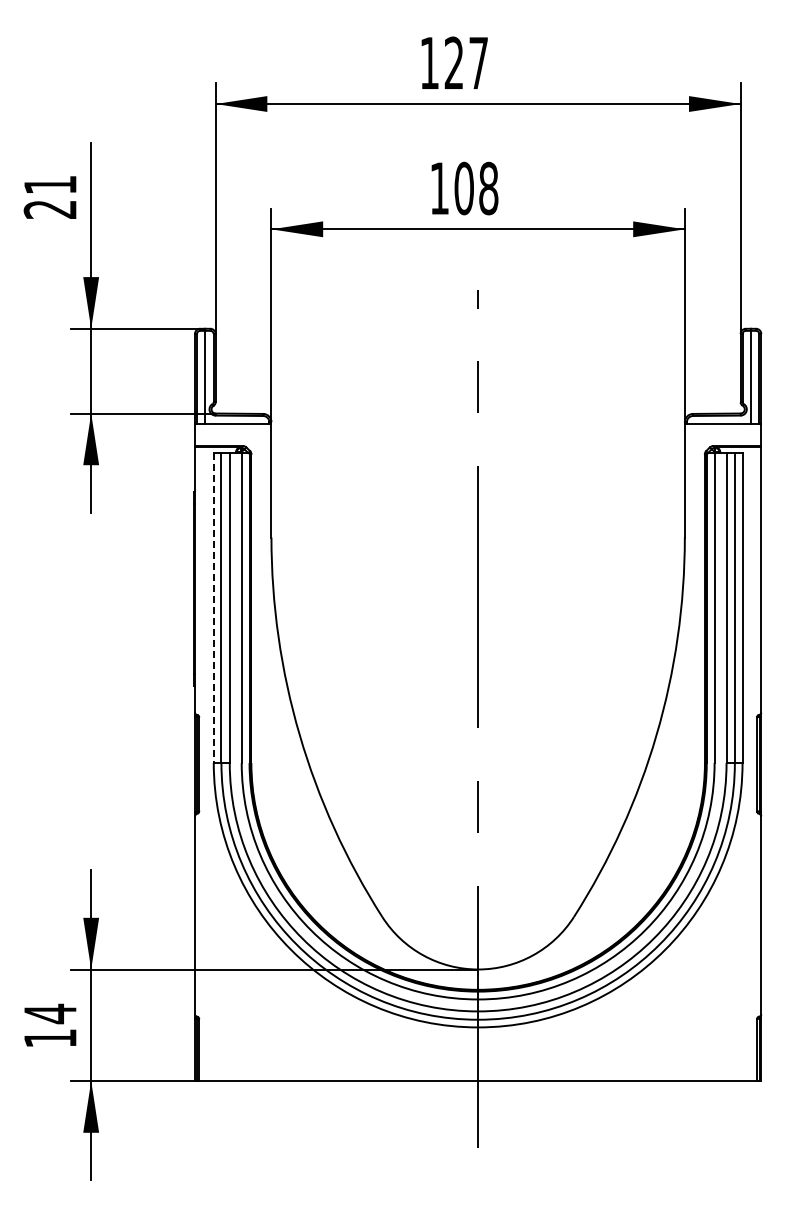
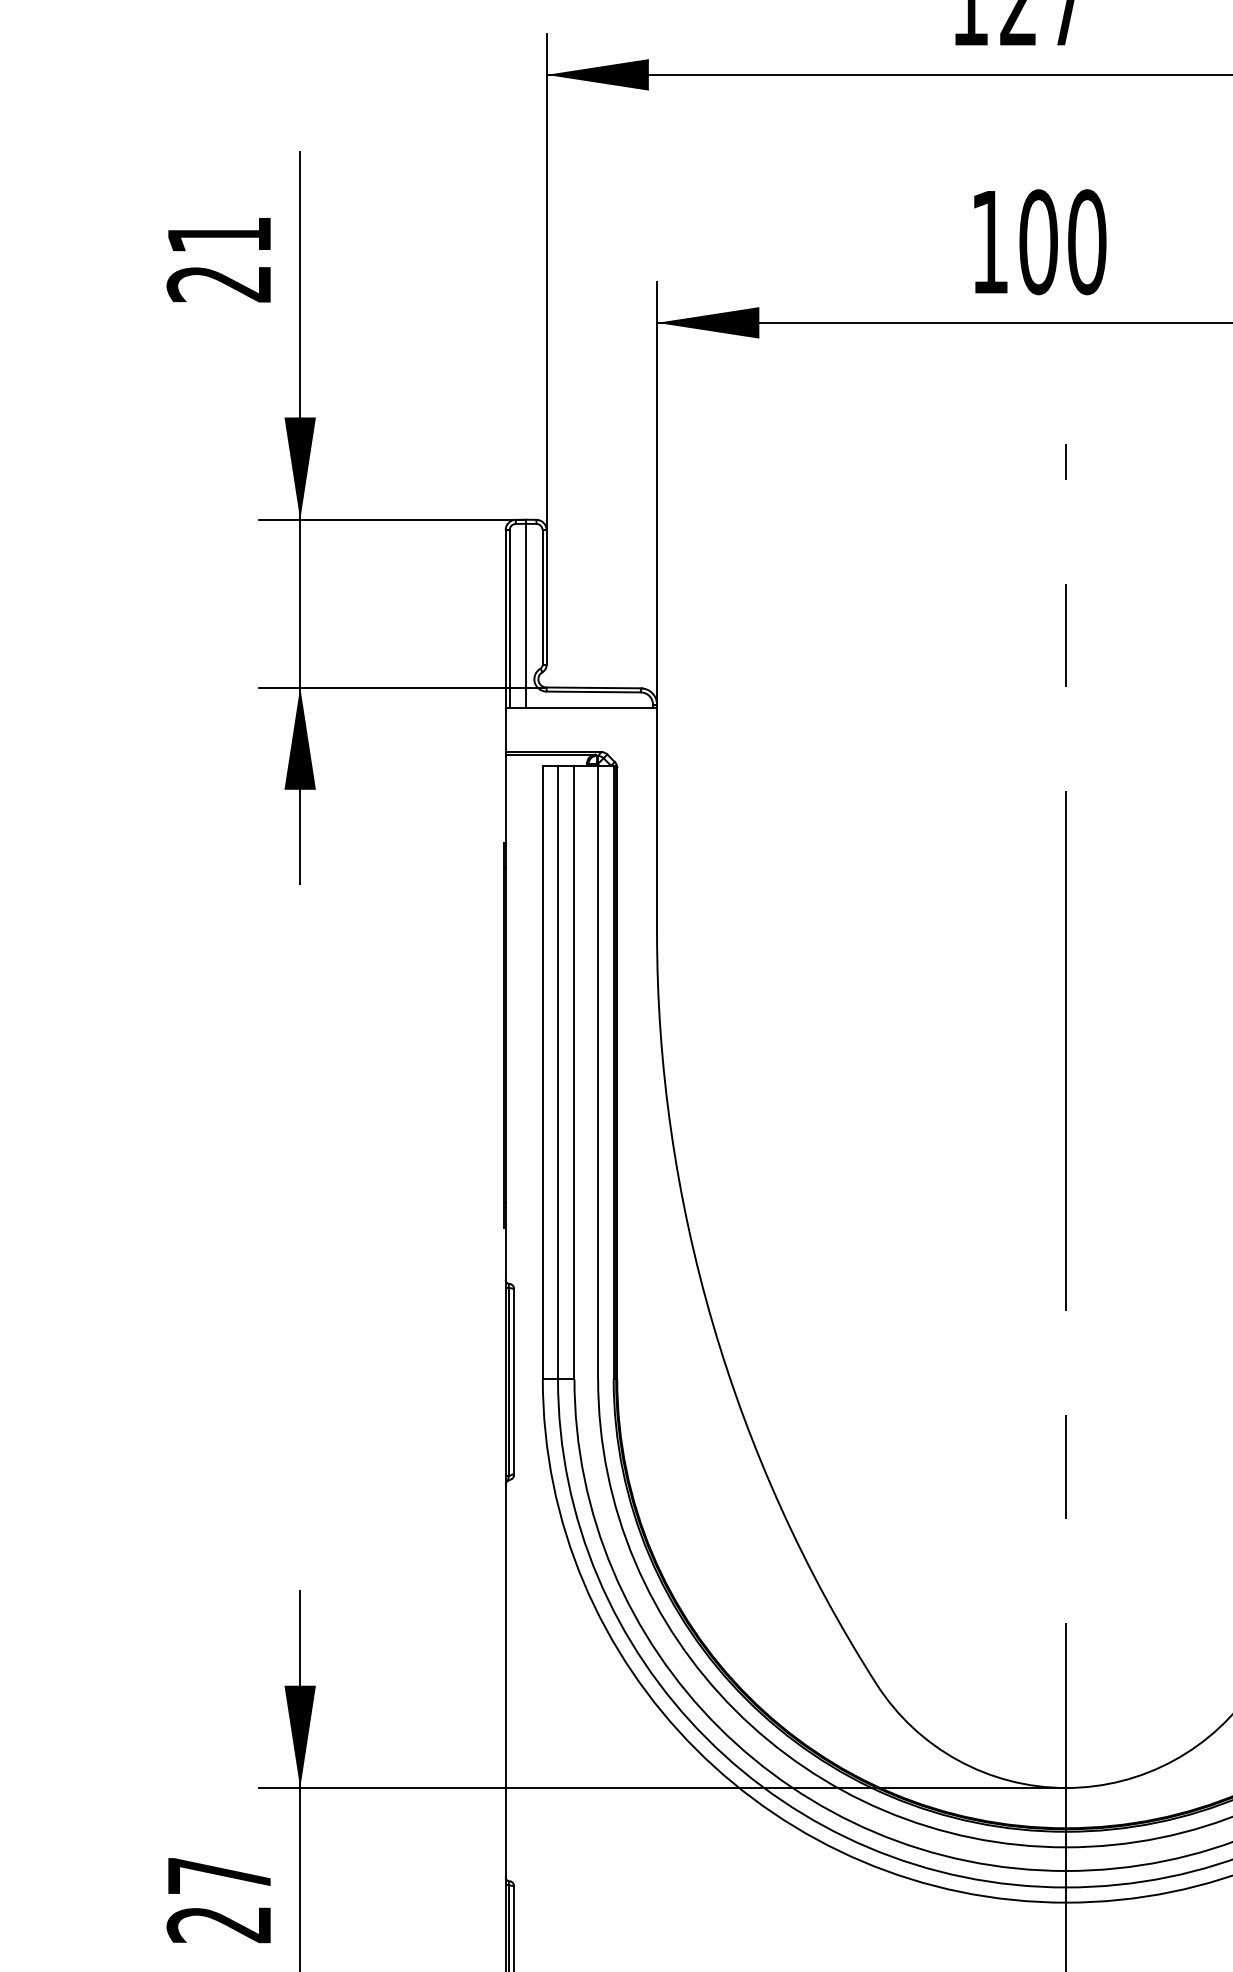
text: (488, 188) -> (1086, 242), 108 -> 100
line: (213, 608) -> (542, 1073), dashed -> solid
text: (49, 1025) -> (217, 1898), 14 -> 27

